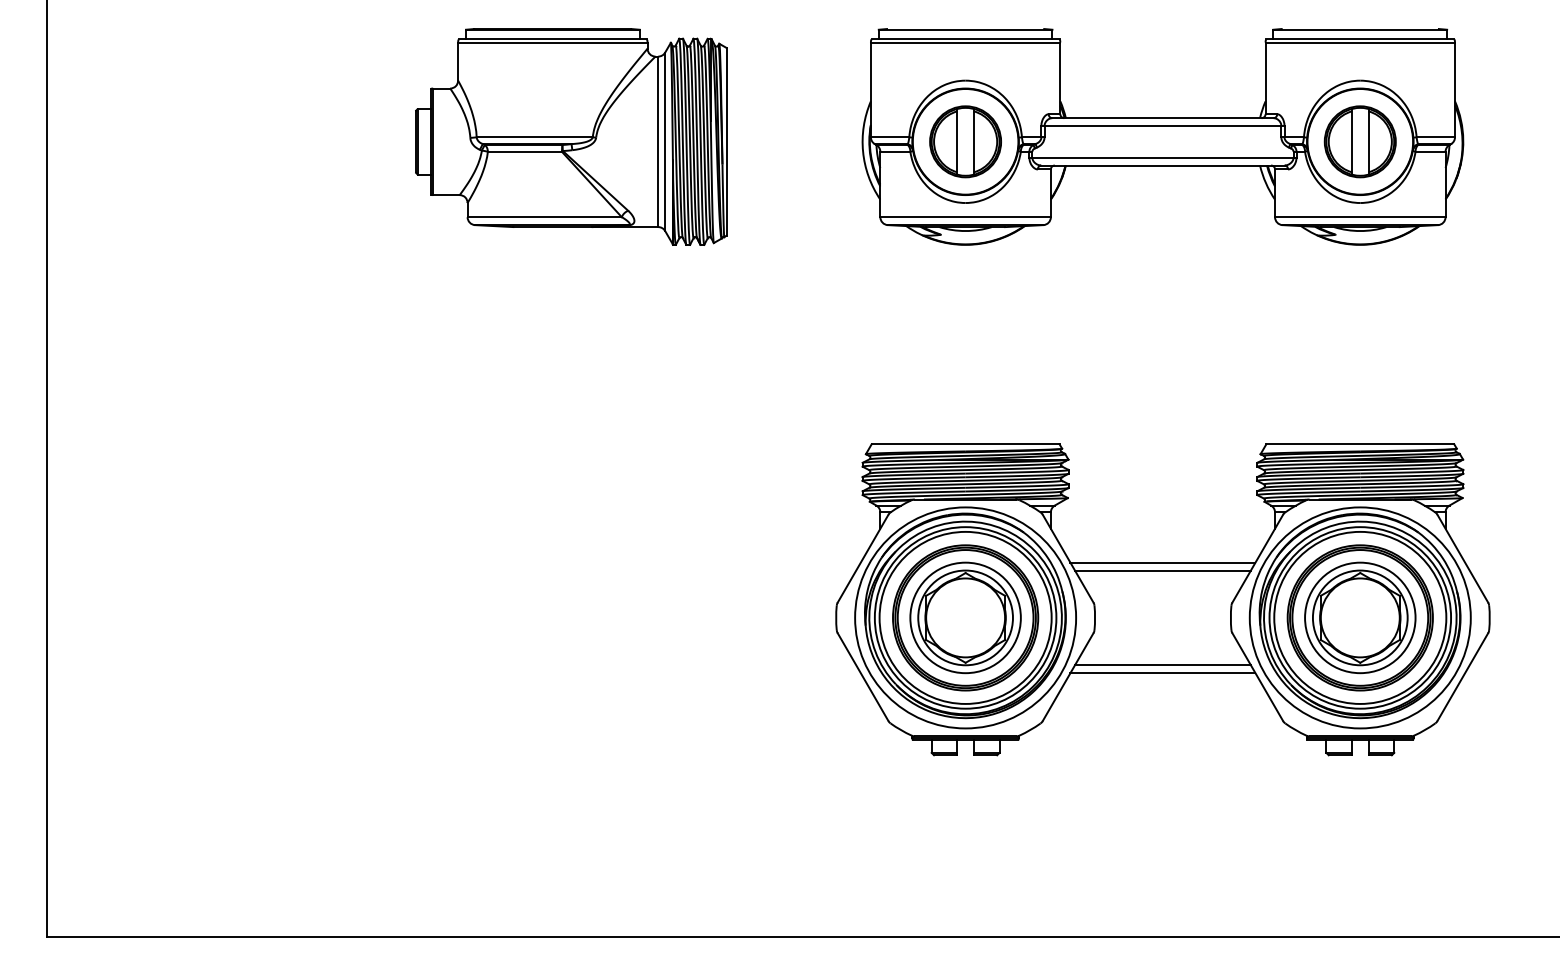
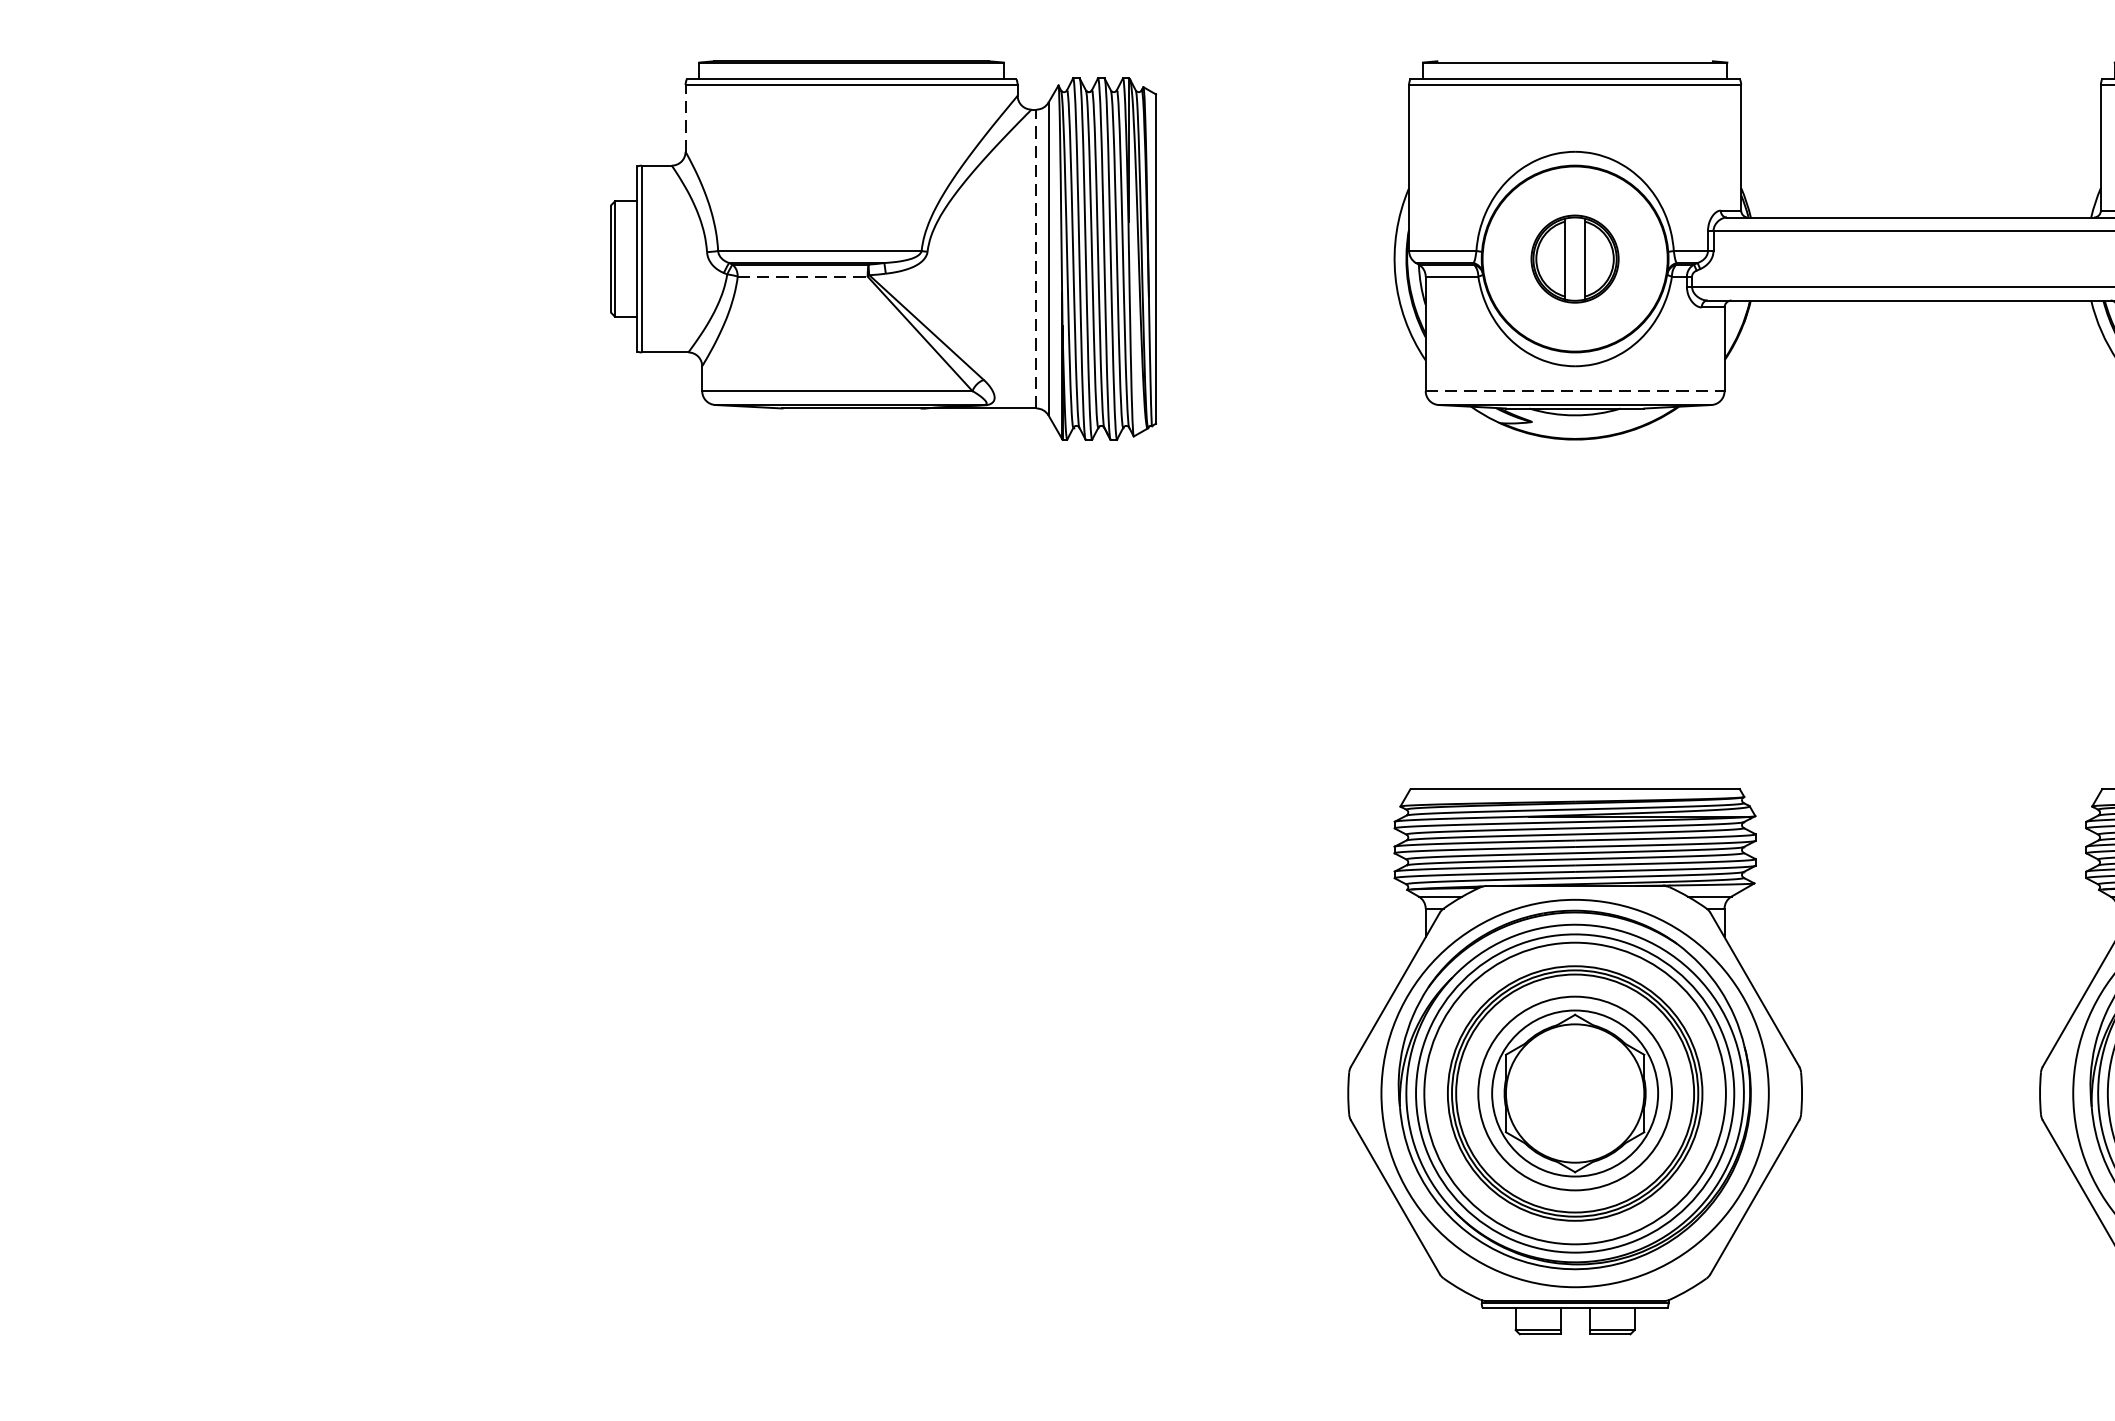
line: (458, 61) -> (686, 118), solid -> dashed
line: (658, 141) -> (1036, 258), solid -> dashed
part: (965, 141) -> (1574, 258), size x0.7
line: (525, 151) -> (803, 275), solid -> dashed
line: (966, 217) -> (1576, 391), solid -> dashed
line: (1162, 562) -> (1920, 996), removed
line: (1162, 570) -> (1920, 1010), removed
line: (1162, 665) -> (1920, 1176), removed
line: (1162, 673) -> (1920, 1190), removed

